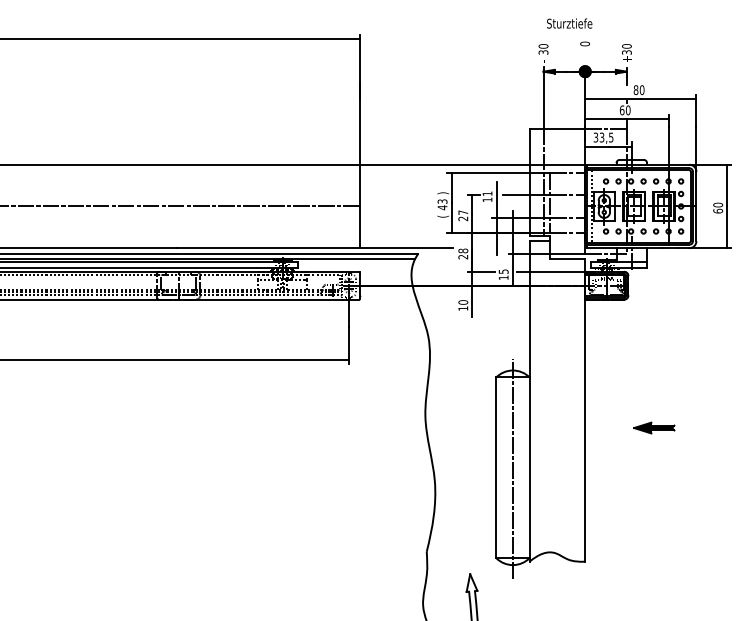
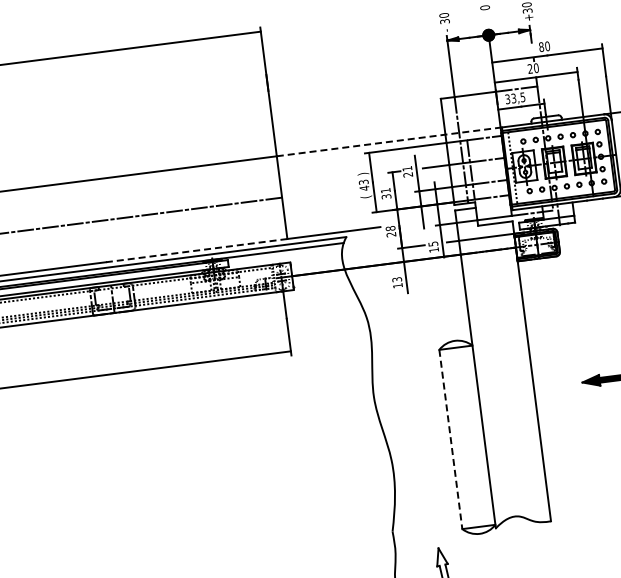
text: (621, 110) -> (529, 69), 60 -> 20
line: (472, 164) -> (388, 141), solid -> dashed
text: (487, 199) -> (408, 174), 11 -> 21
text: (463, 215) -> (386, 193), 27 -> 31
line: (267, 248) -> (196, 251), solid -> dashed
text: (463, 302) -> (397, 279), 10 -> 13
line: (496, 468) -> (451, 440), solid -> dashed
line: (512, 468) -> (467, 438), removed

